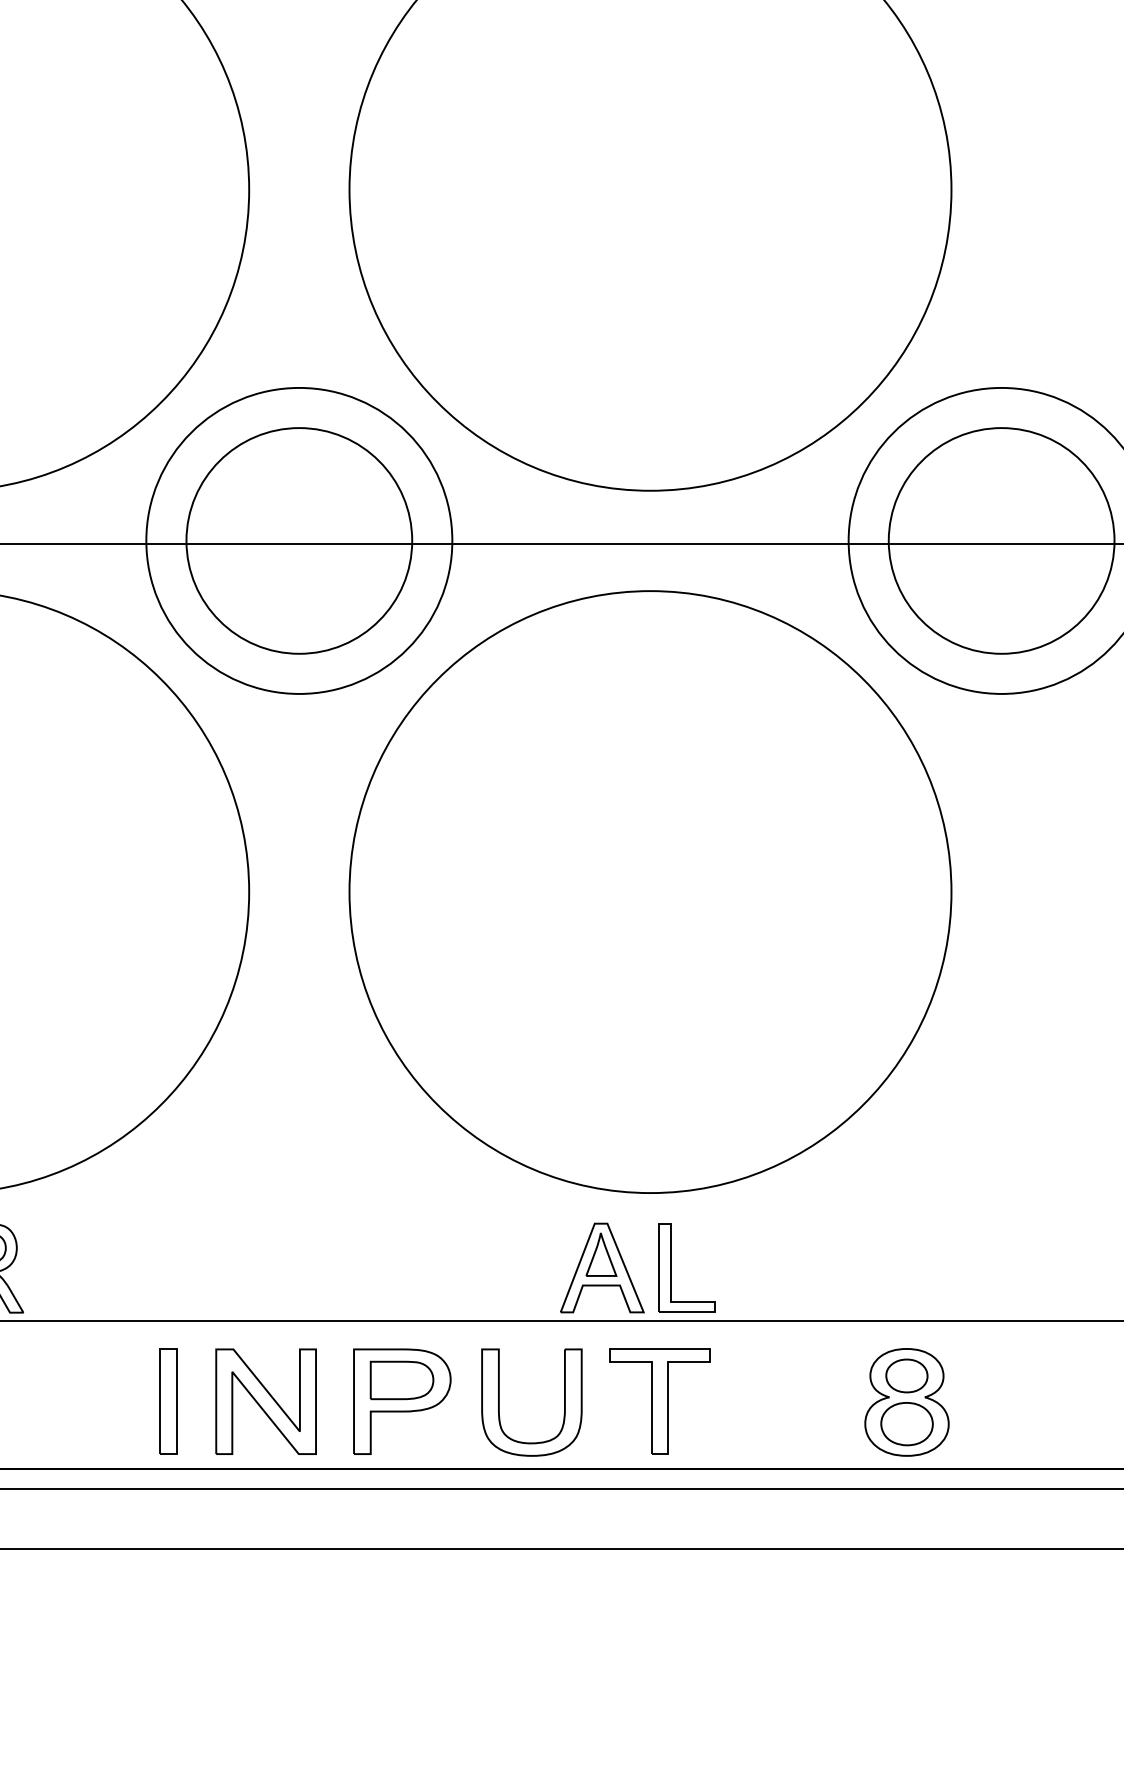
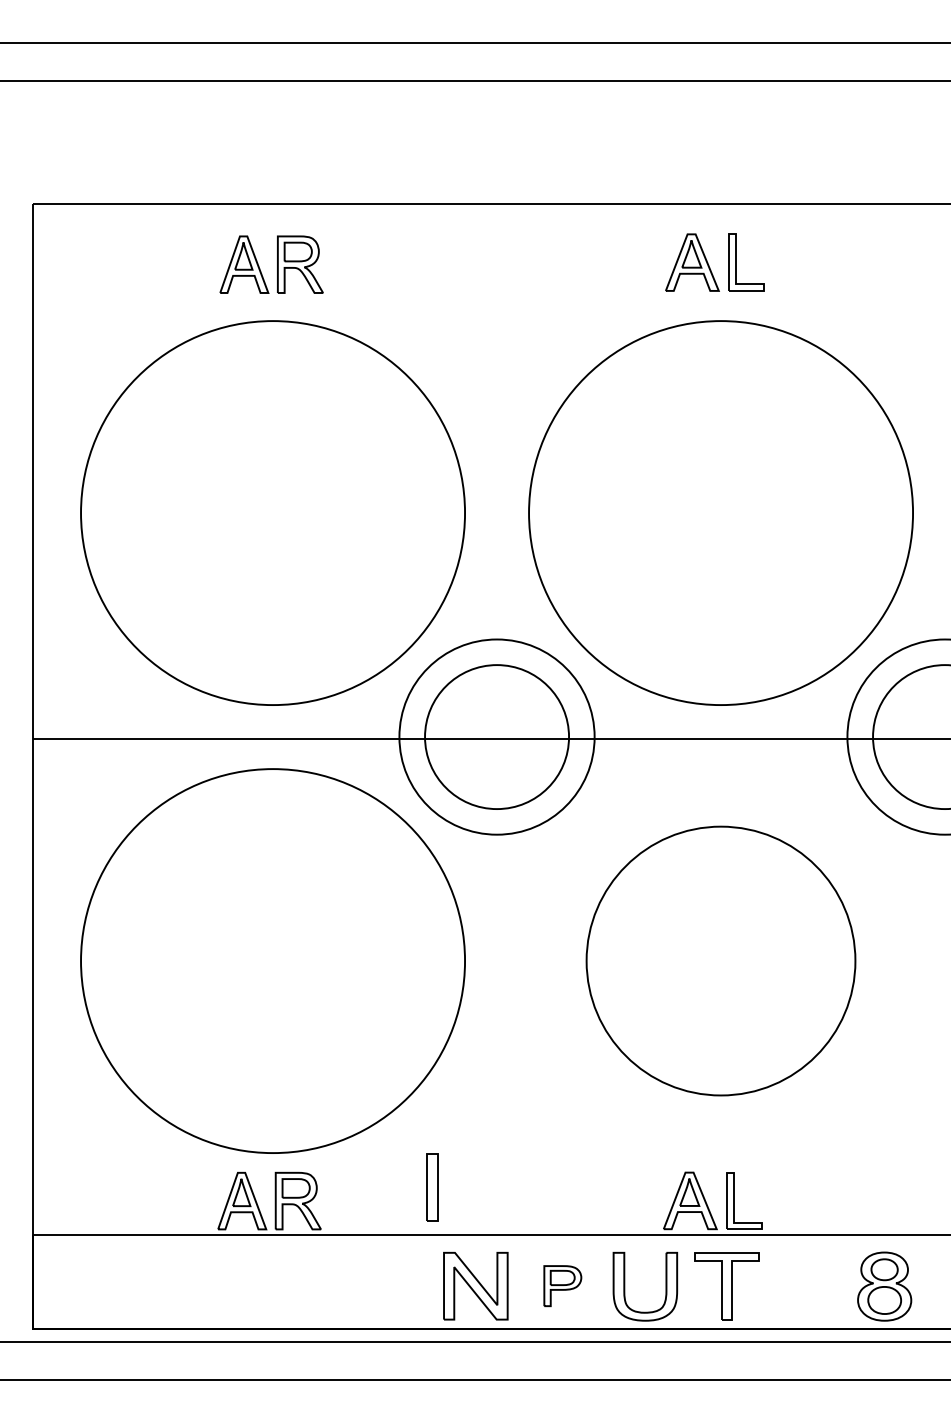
part: (649, 891) -> (720, 960), size x0.7
part: (401, 1400) -> (562, 1285), size x0.6
part: (168, 1402) -> (432, 1187), moved

